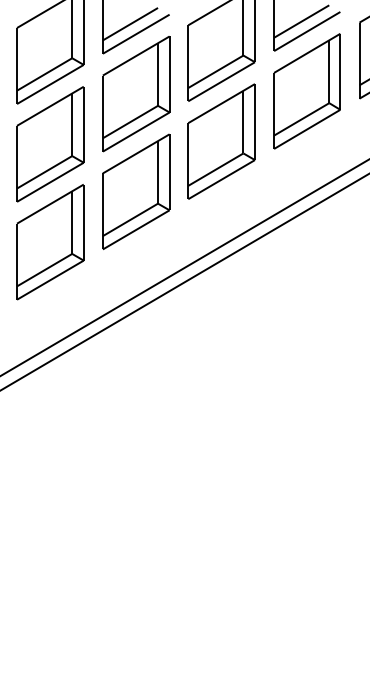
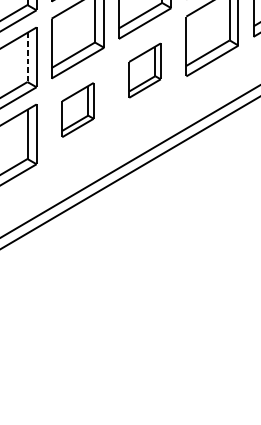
line: (72, 125) -> (27, 57), solid -> dashed
part: (221, 141) -> (144, 70), size x0.6
part: (136, 191) -> (78, 109), size x0.6

